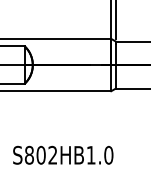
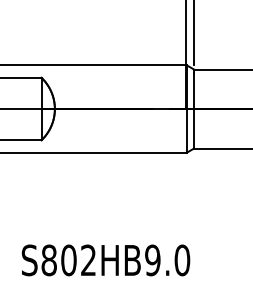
text: (90, 154) -> (151, 259), S802HB1.0 -> S802HB9.0

